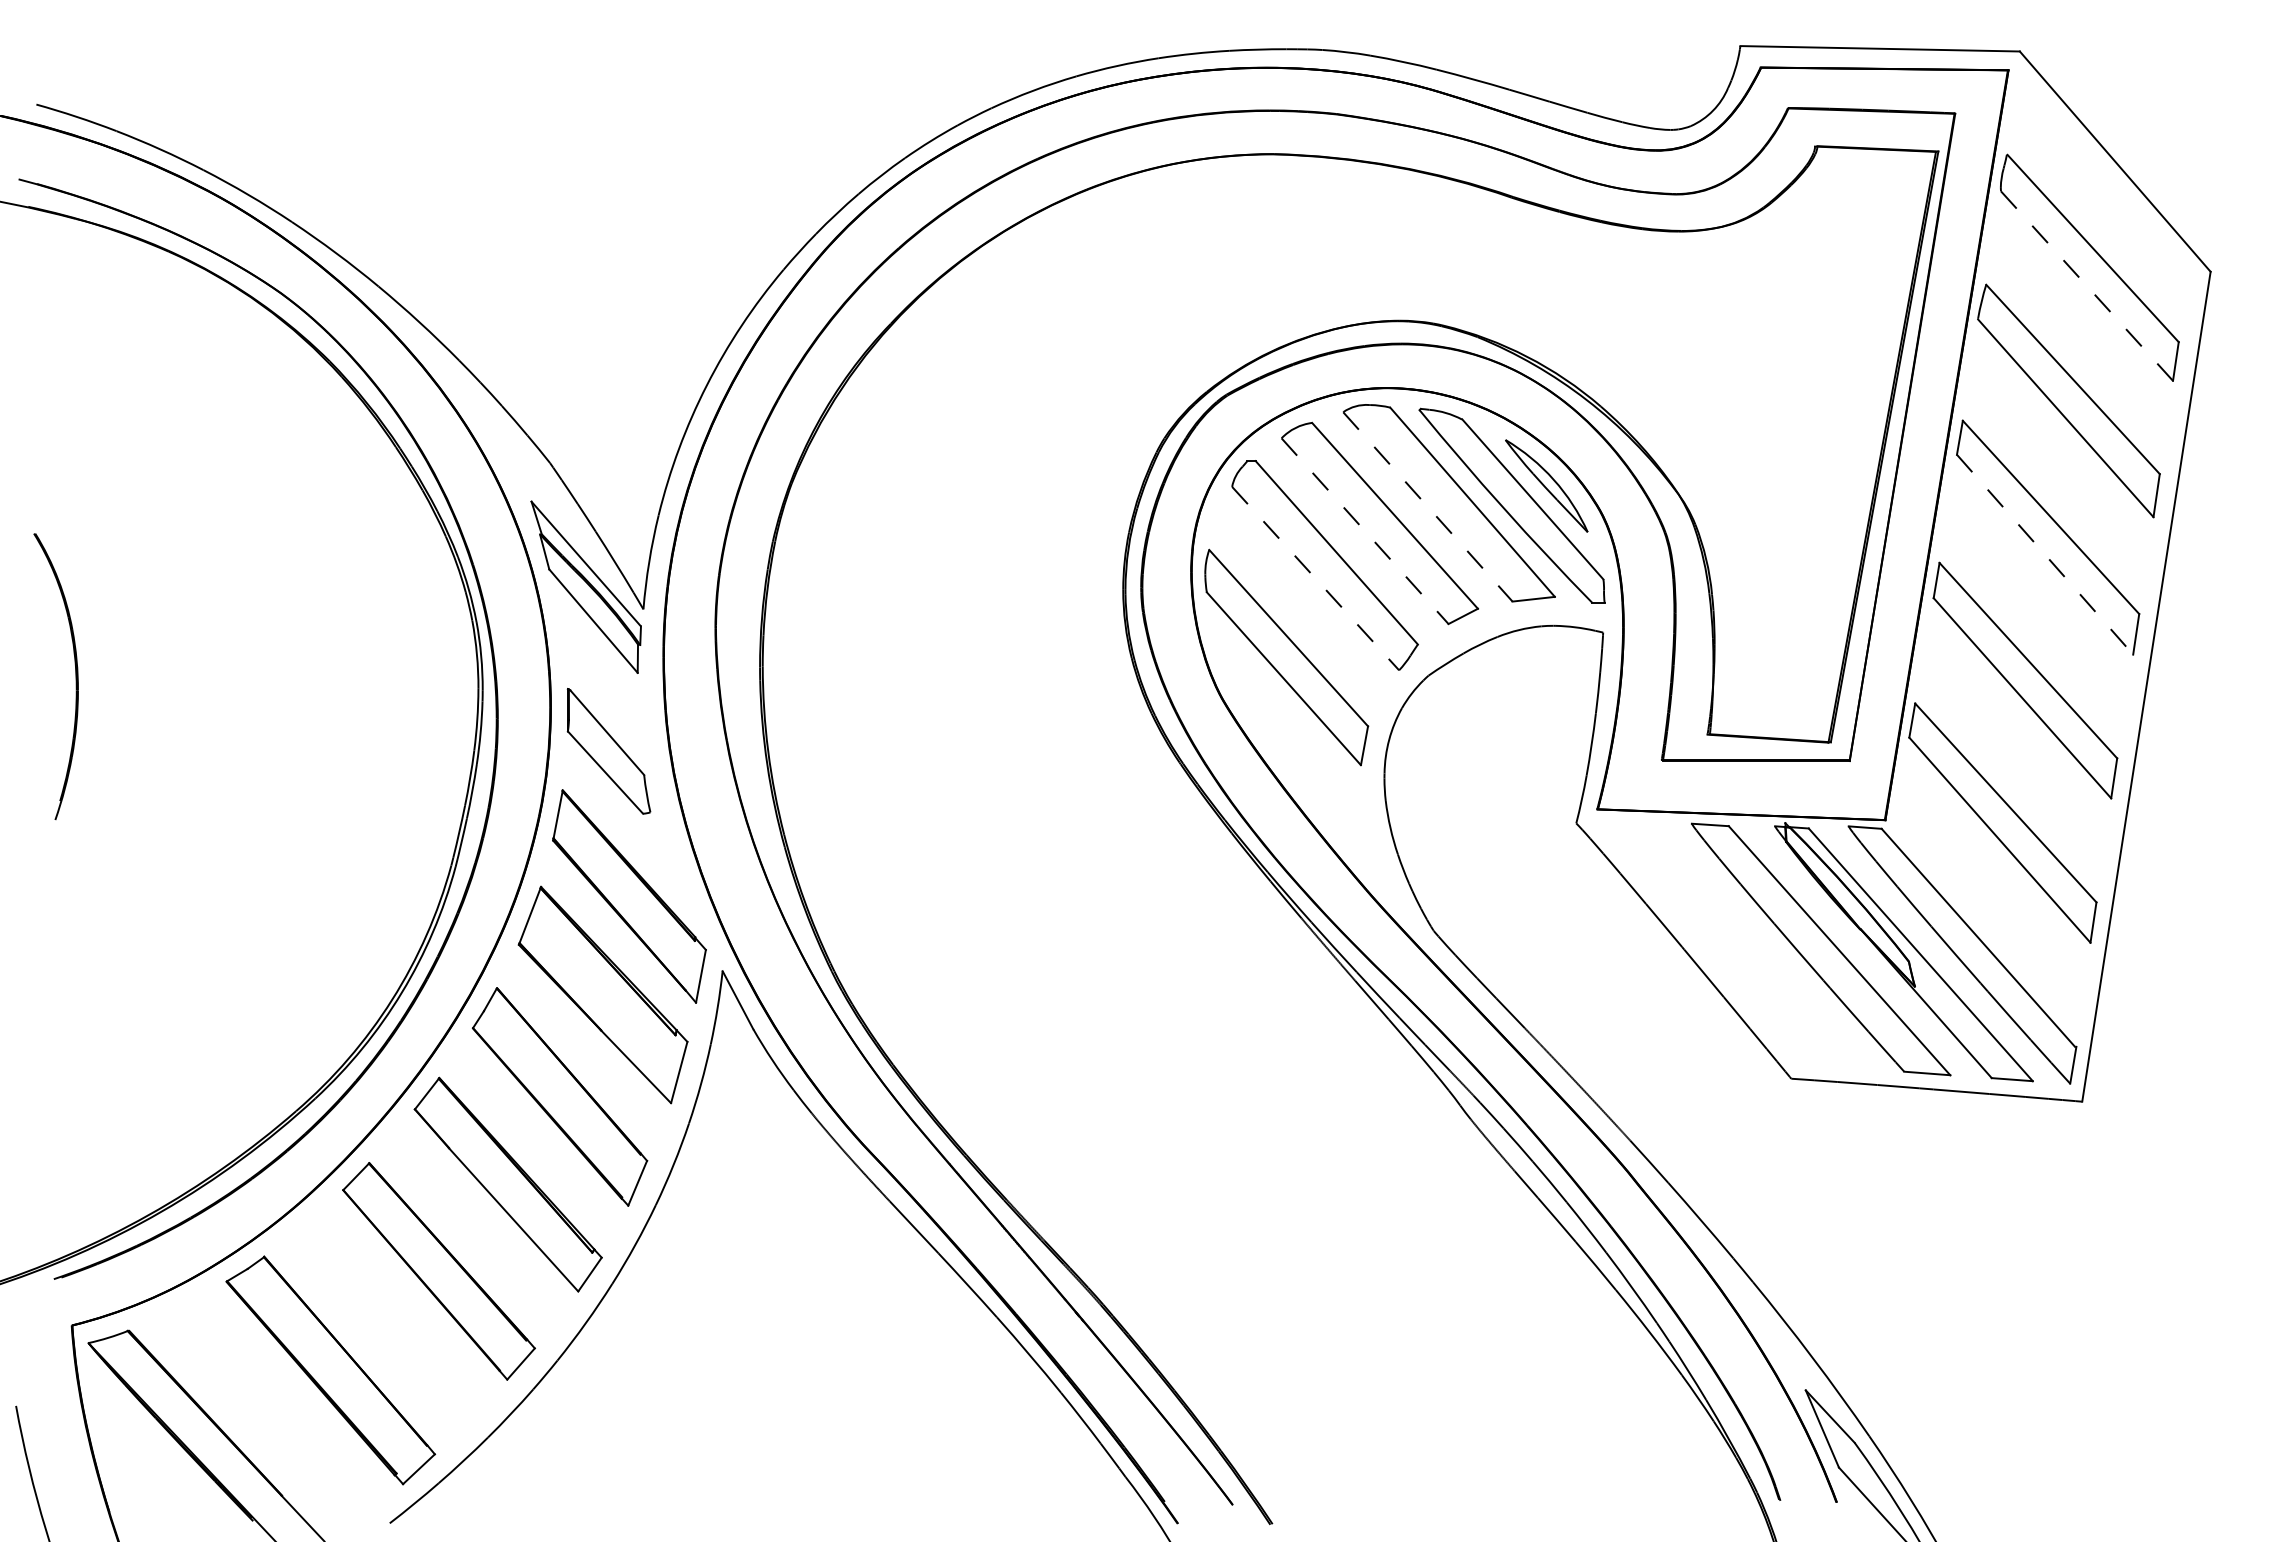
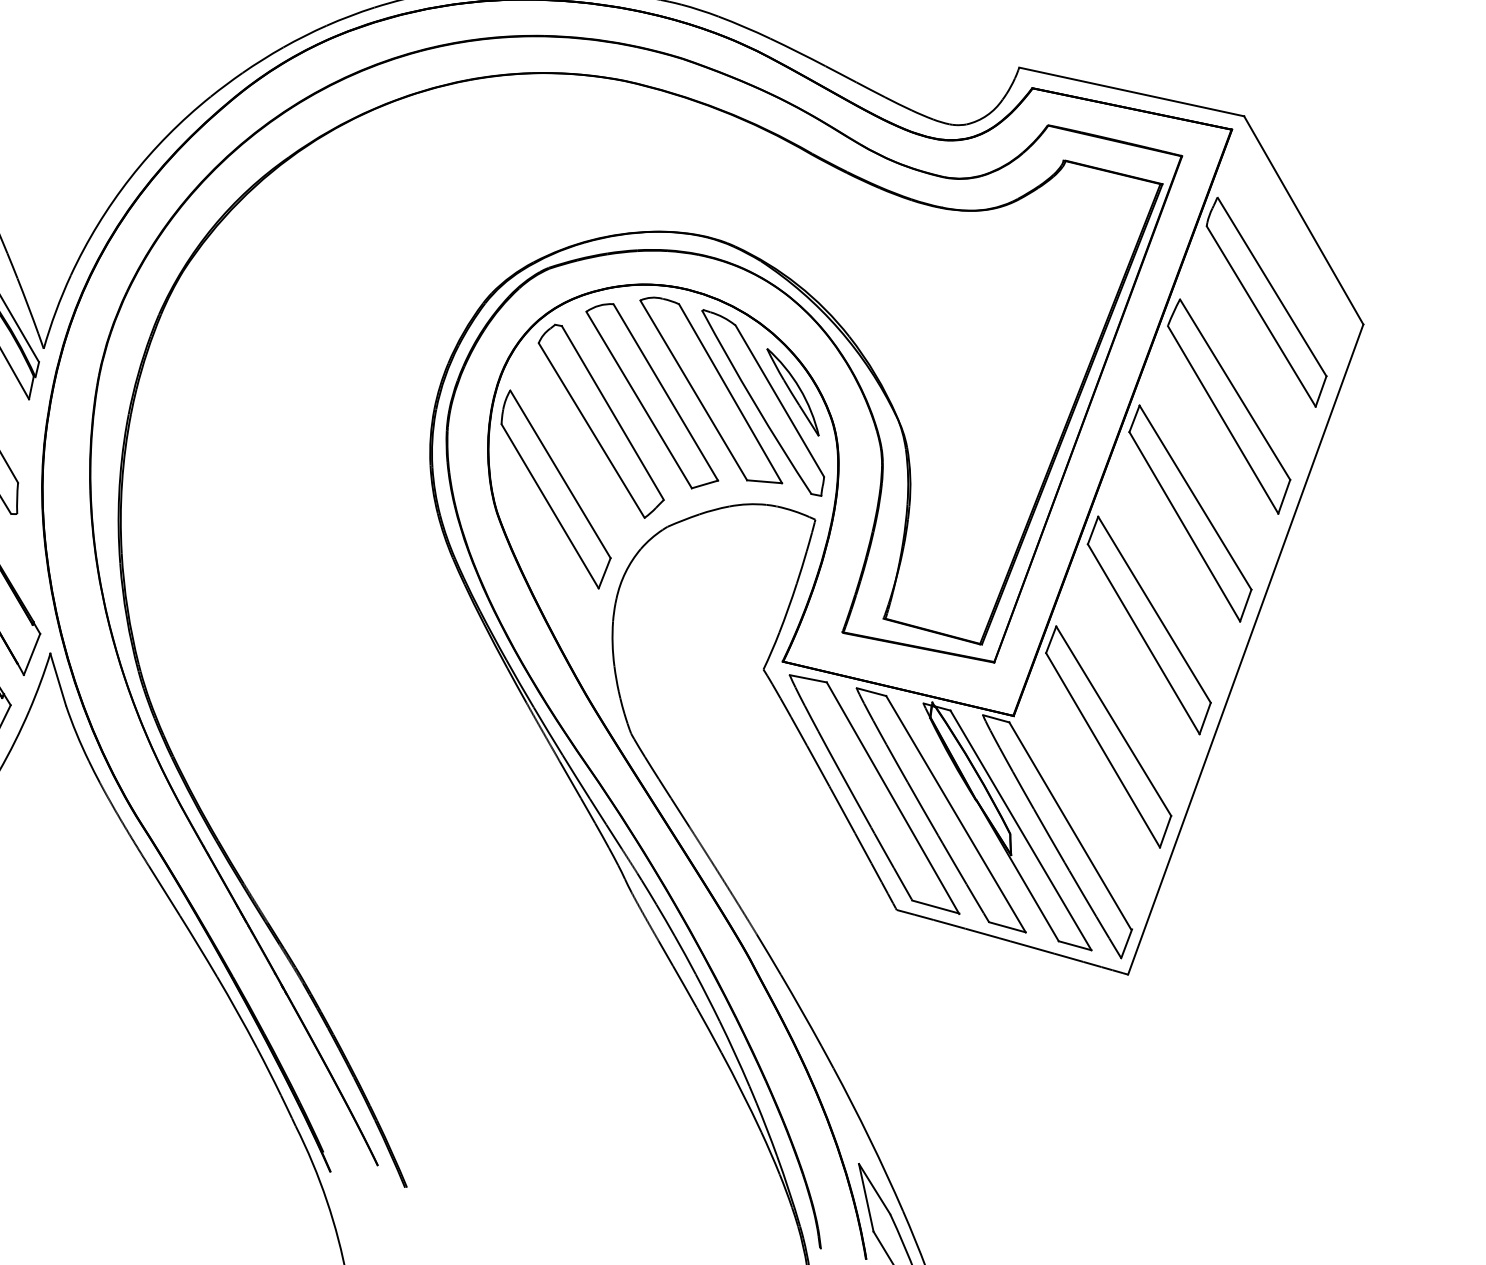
line: (2087, 286) -> (1261, 316), dashed -> solid
line: (1427, 506) -> (693, 390), dashed -> solid
line: (1365, 531) -> (639, 400), dashed -> solid
line: (2045, 555) -> (1185, 527), dashed -> solid
line: (1315, 578) -> (591, 430), dashed -> solid
part: (1737, 945) -> (874, 793), added

